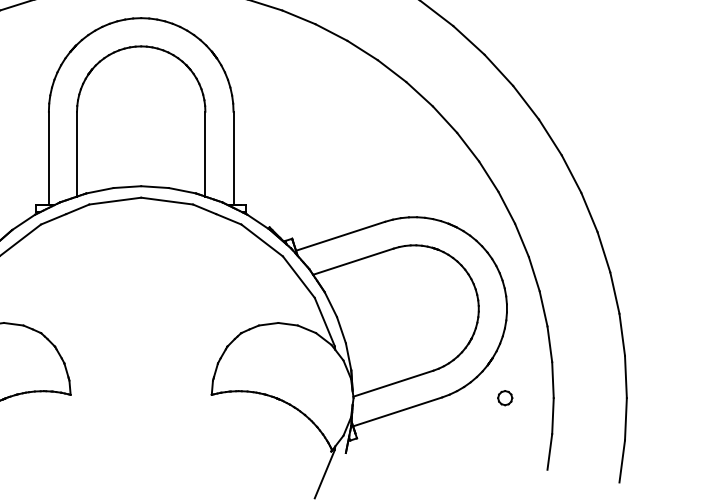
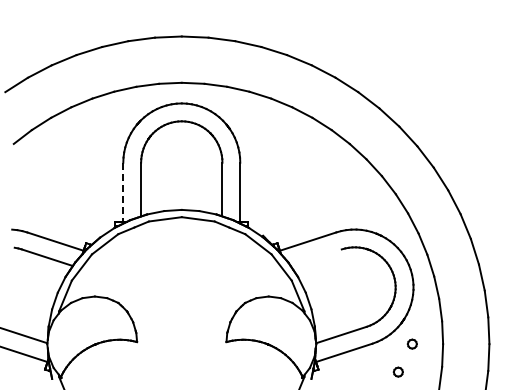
line: (49, 158) -> (123, 192), solid -> dashed
line: (352, 261) -> (315, 257), removed
part: (481, 441) -> (397, 371), added

